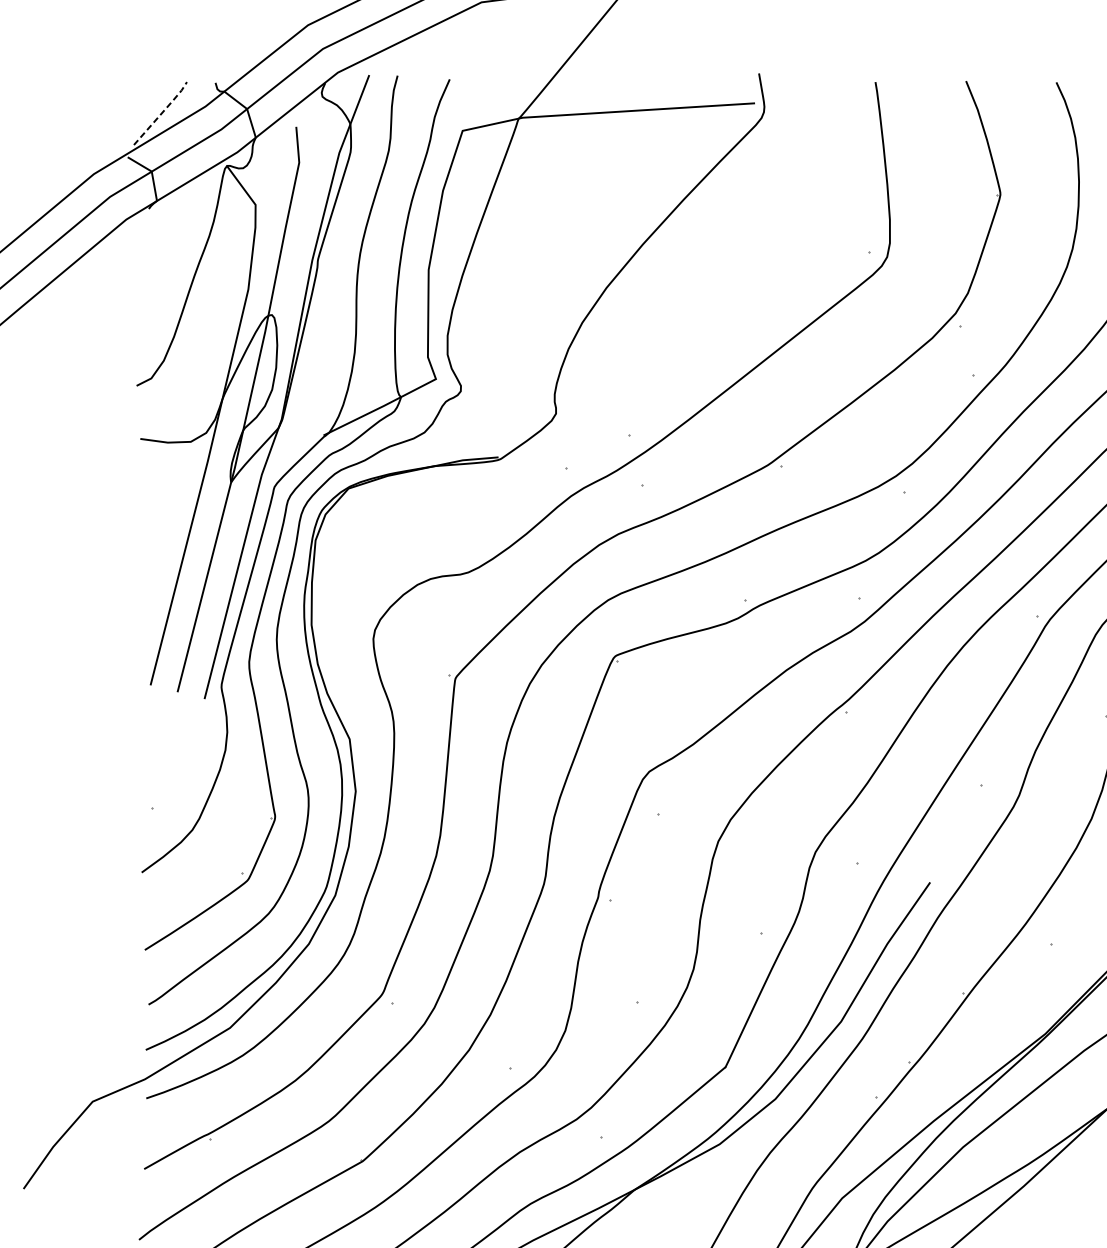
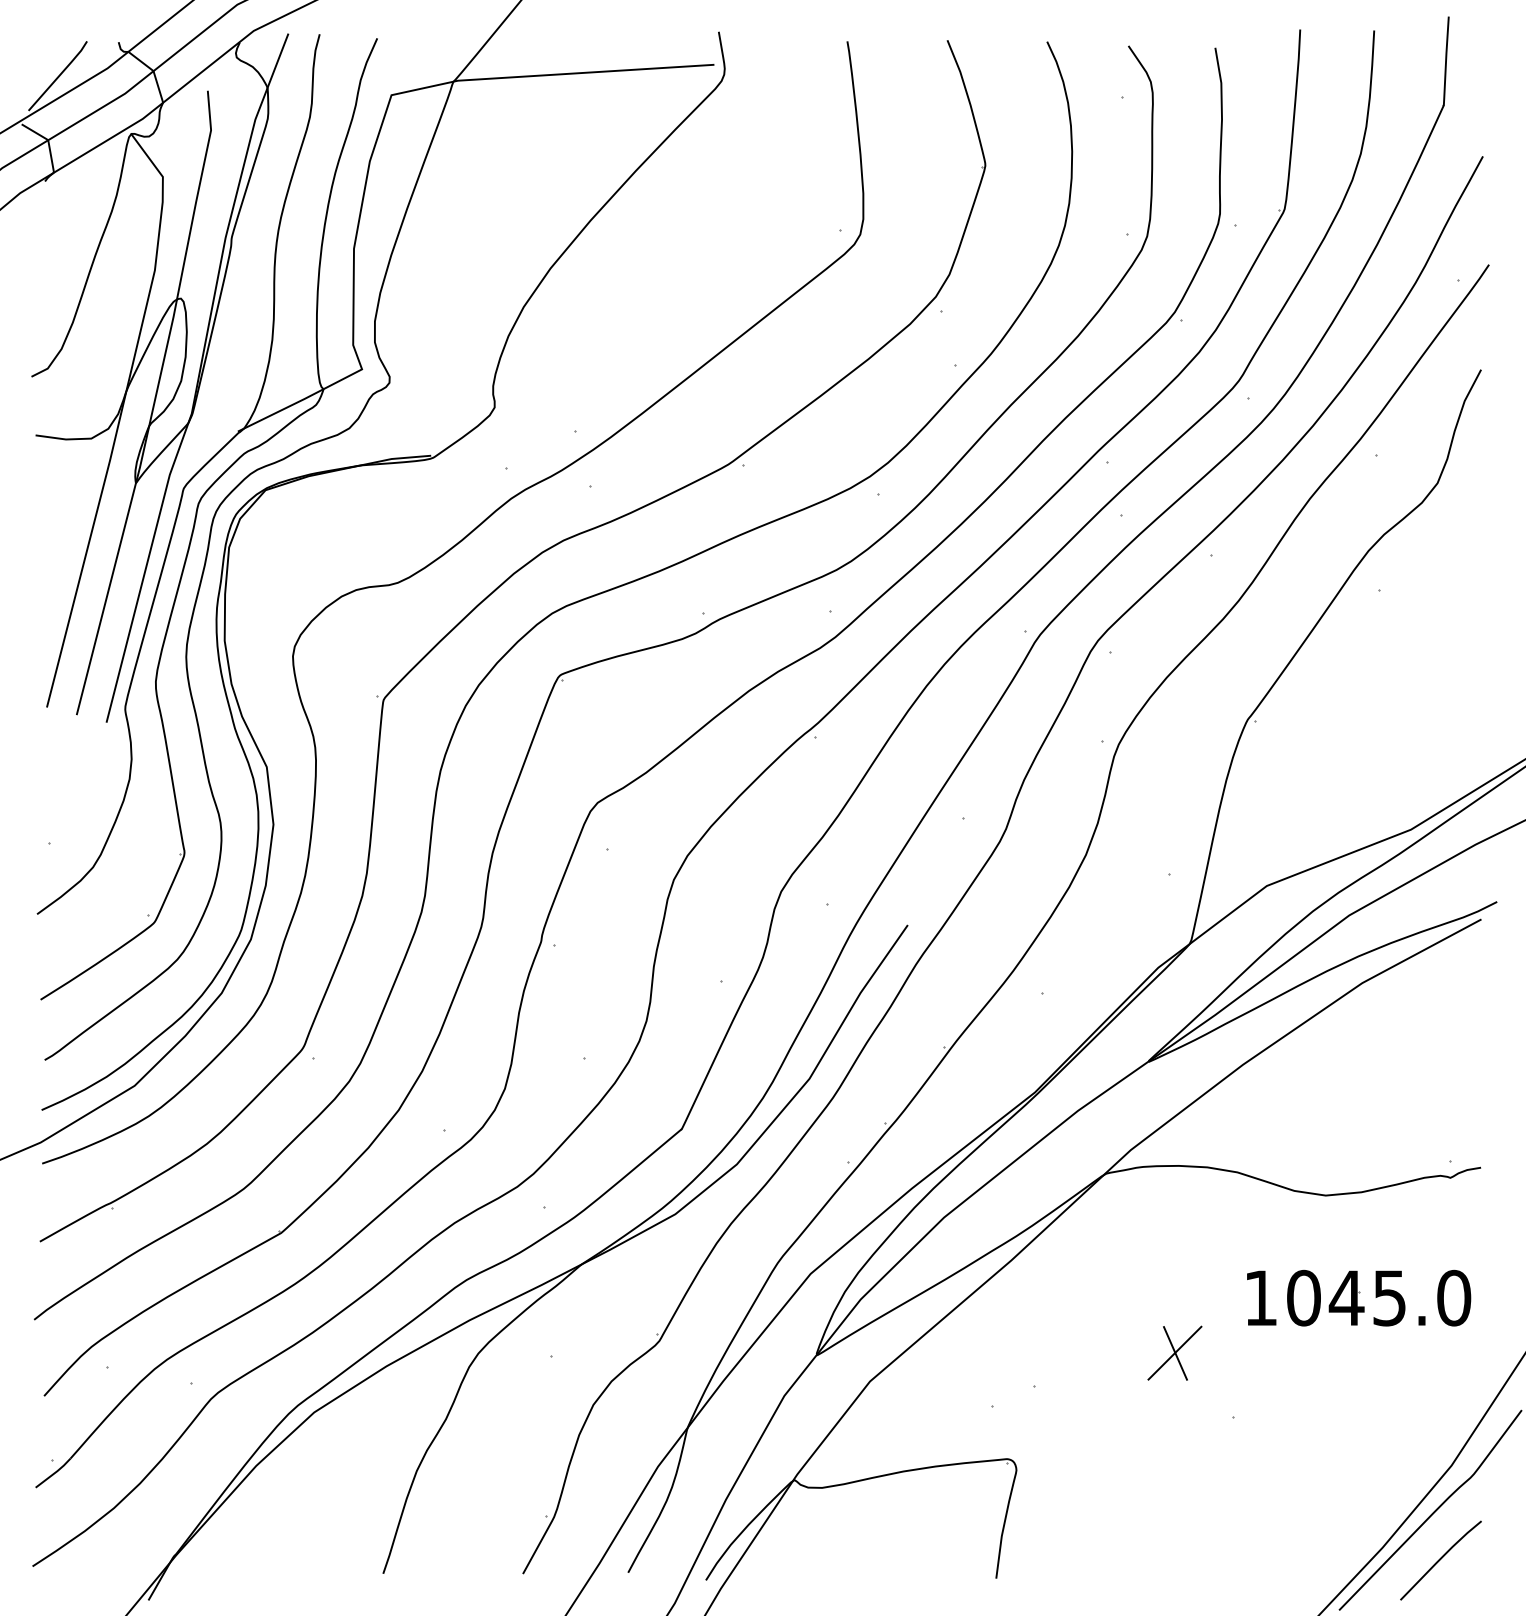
line: (161, 113) -> (59, 75), dashed -> solid

